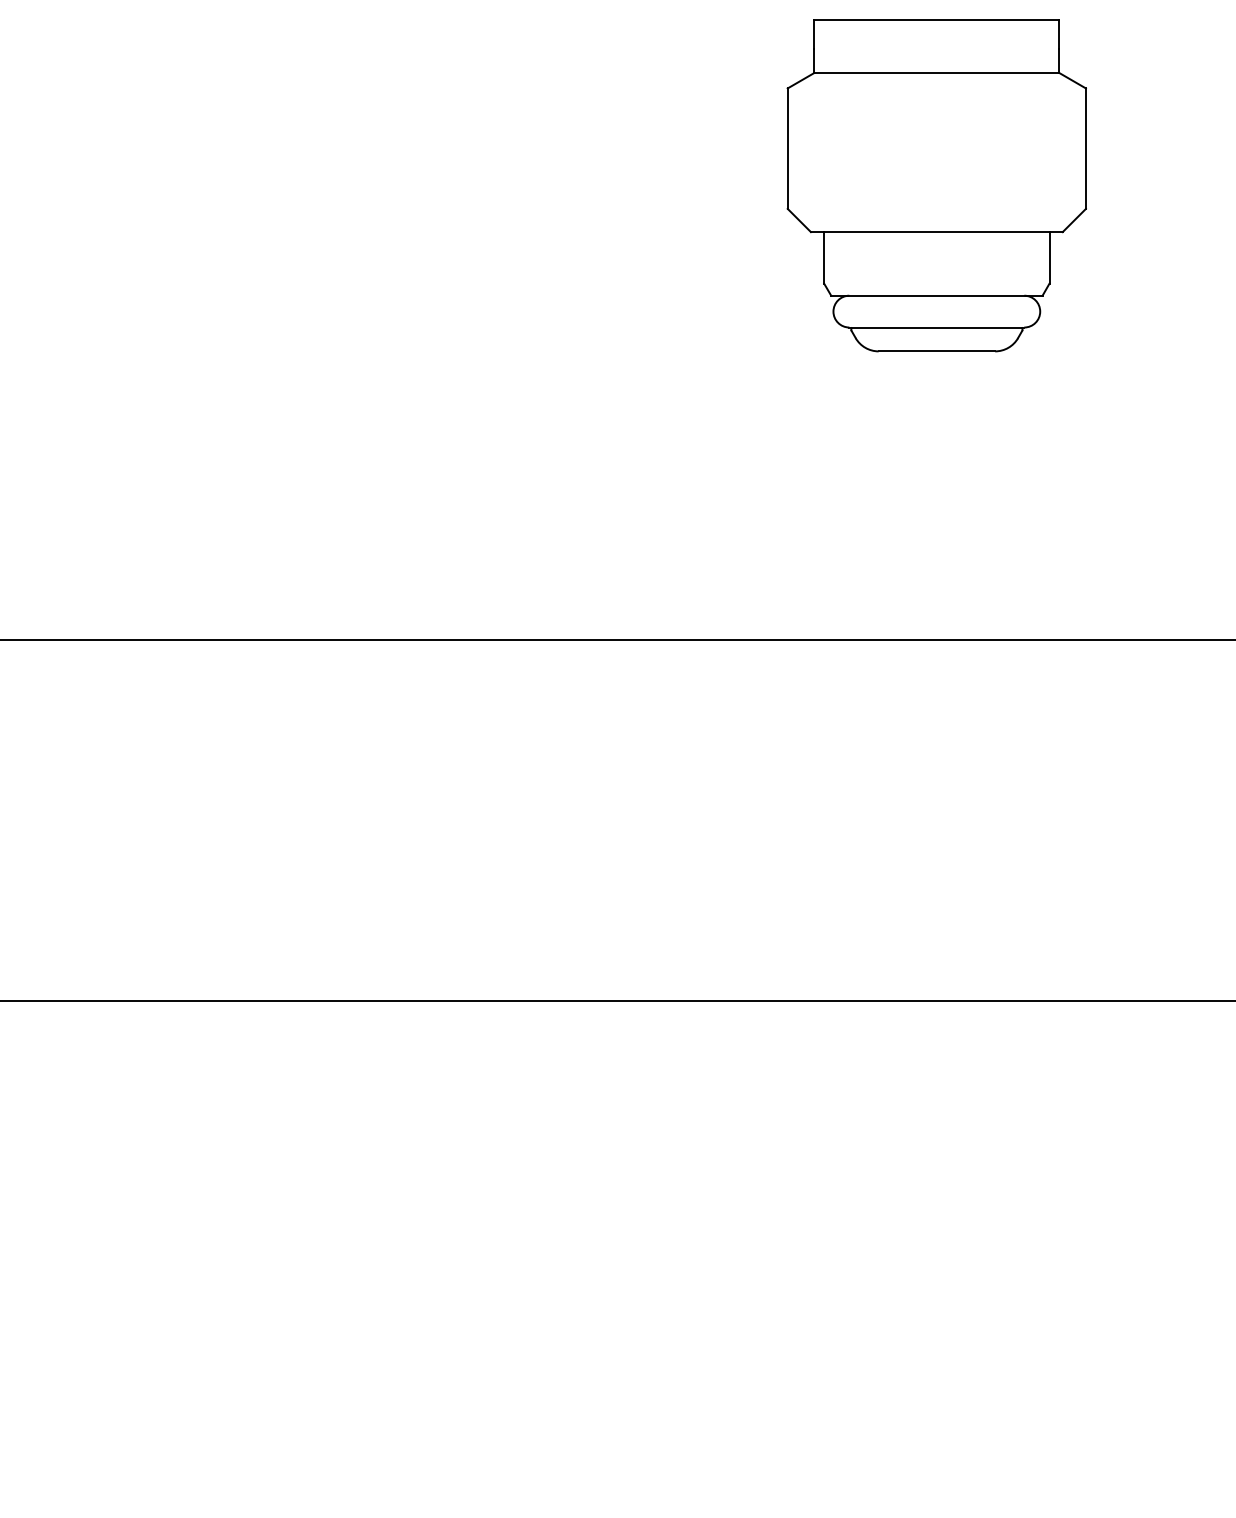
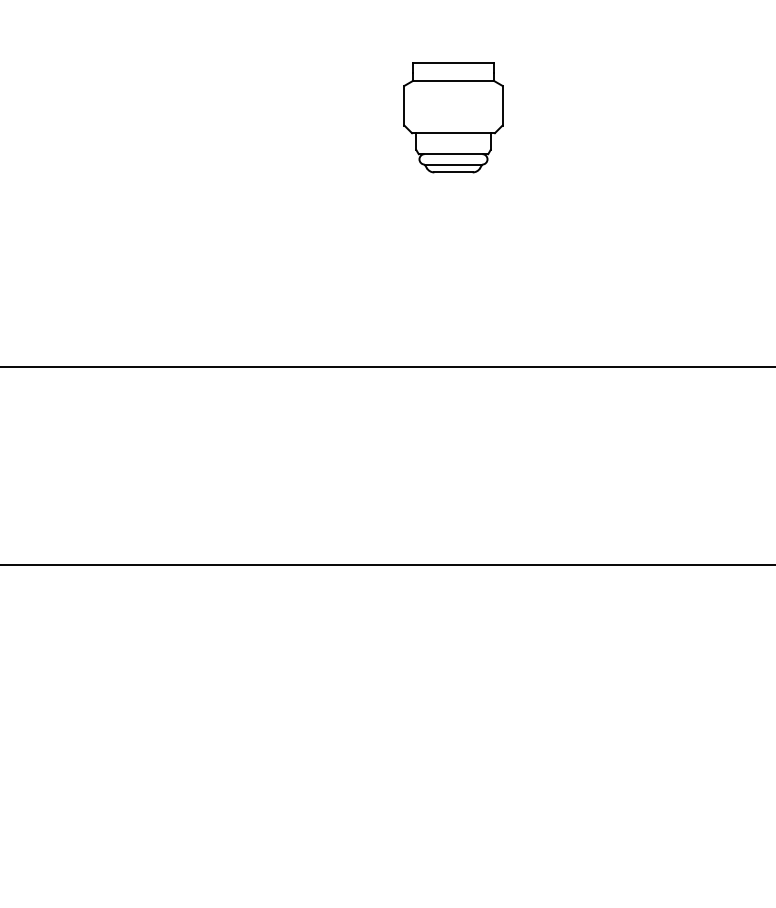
part: (936, 185) -> (453, 117), size x0.6

